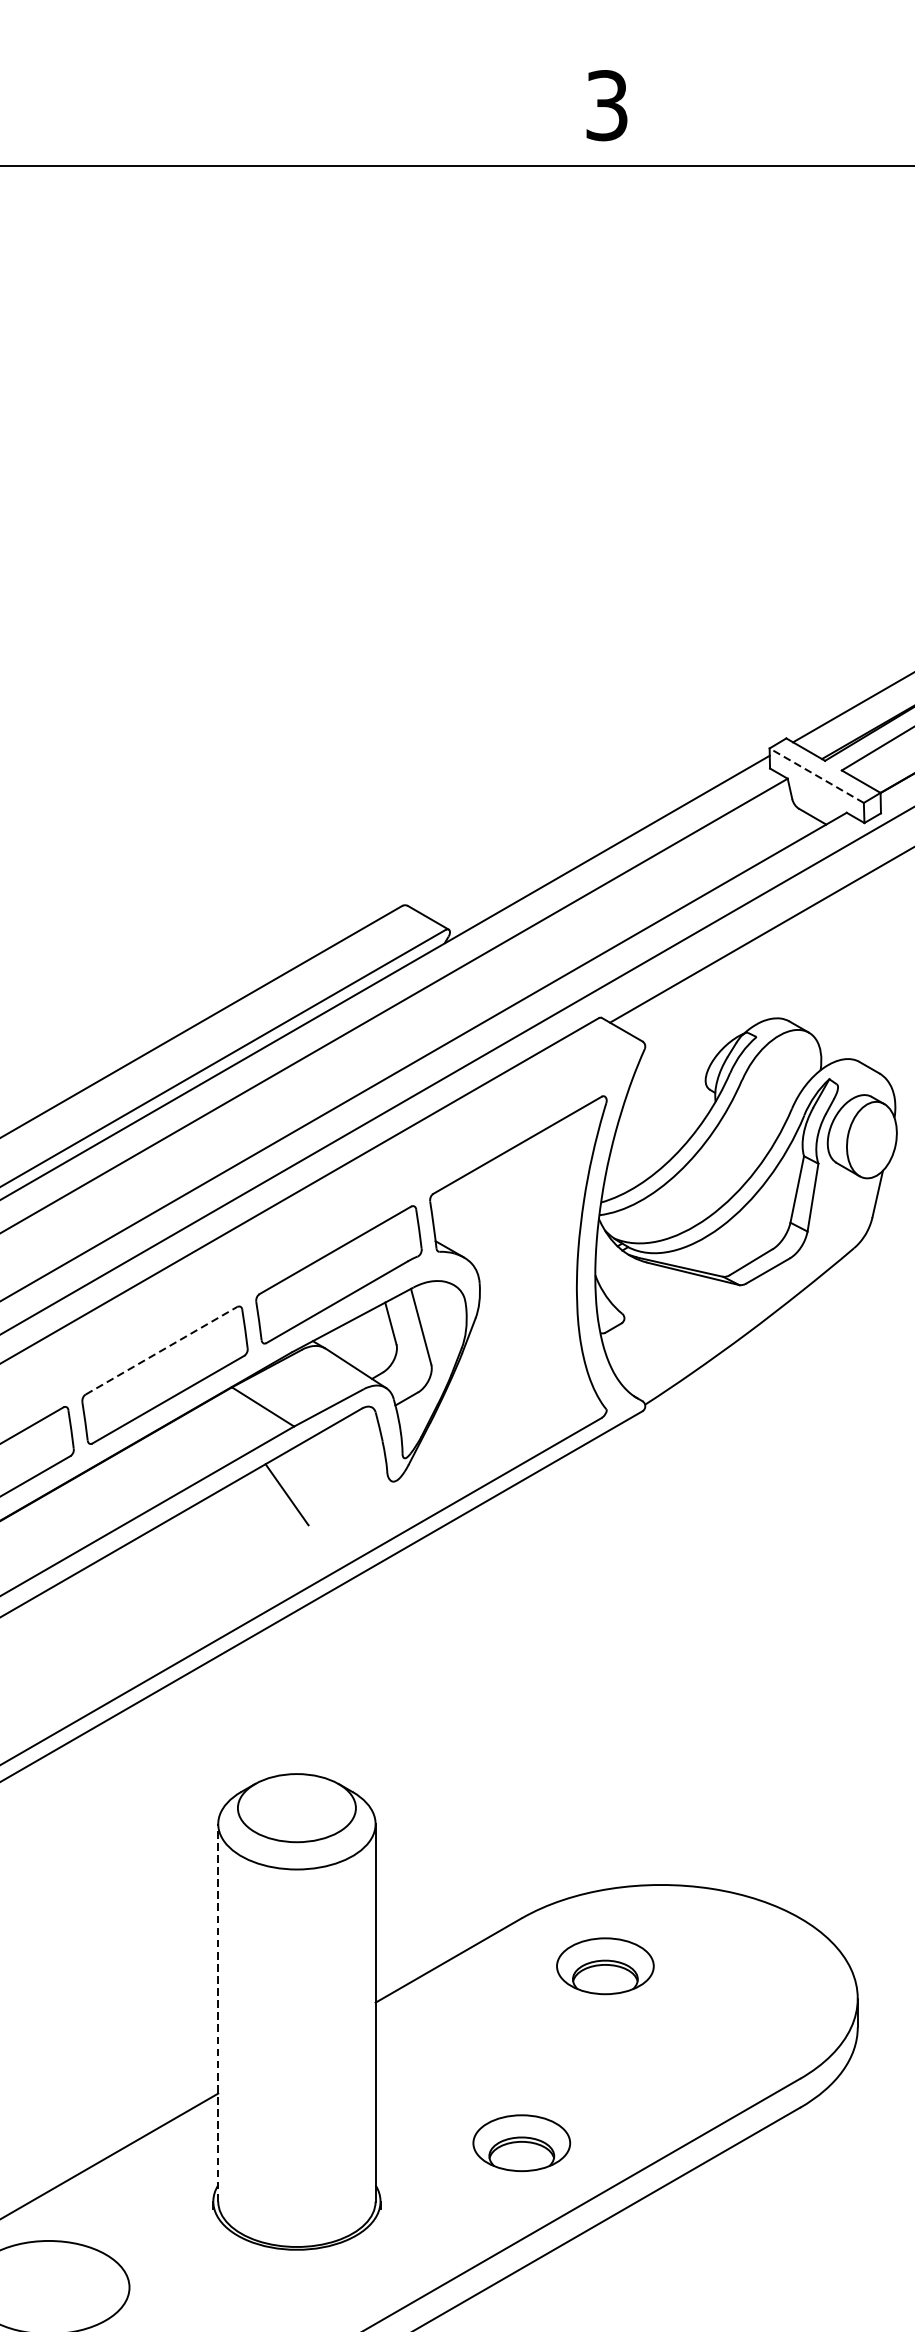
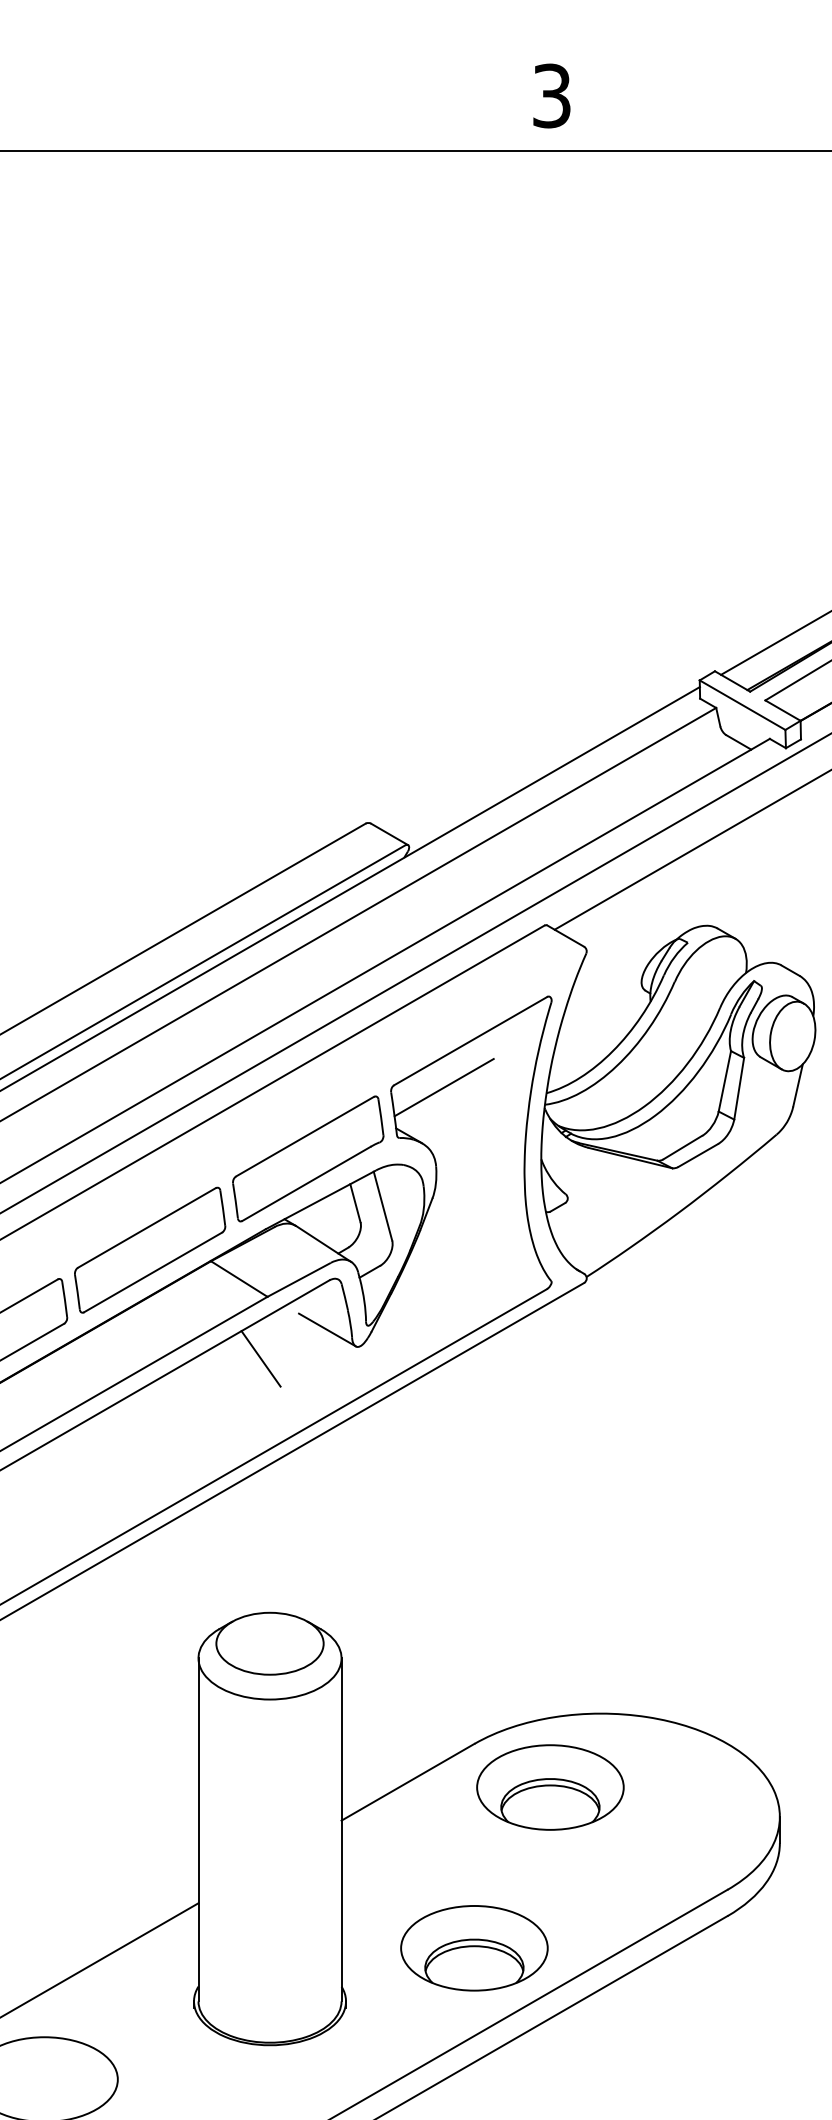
line: (816, 774) -> (742, 704), dashed -> solid
line: (487, 1196) -> (443, 1087), added
line: (161, 1350) -> (146, 1227), dashed -> solid
line: (360, 1462) -> (327, 1329), added
part: (605, 1966) -> (550, 1787), size x1.67
line: (218, 2012) -> (198, 1829), dashed -> solid
part: (521, 2143) -> (474, 1948), size x1.67

